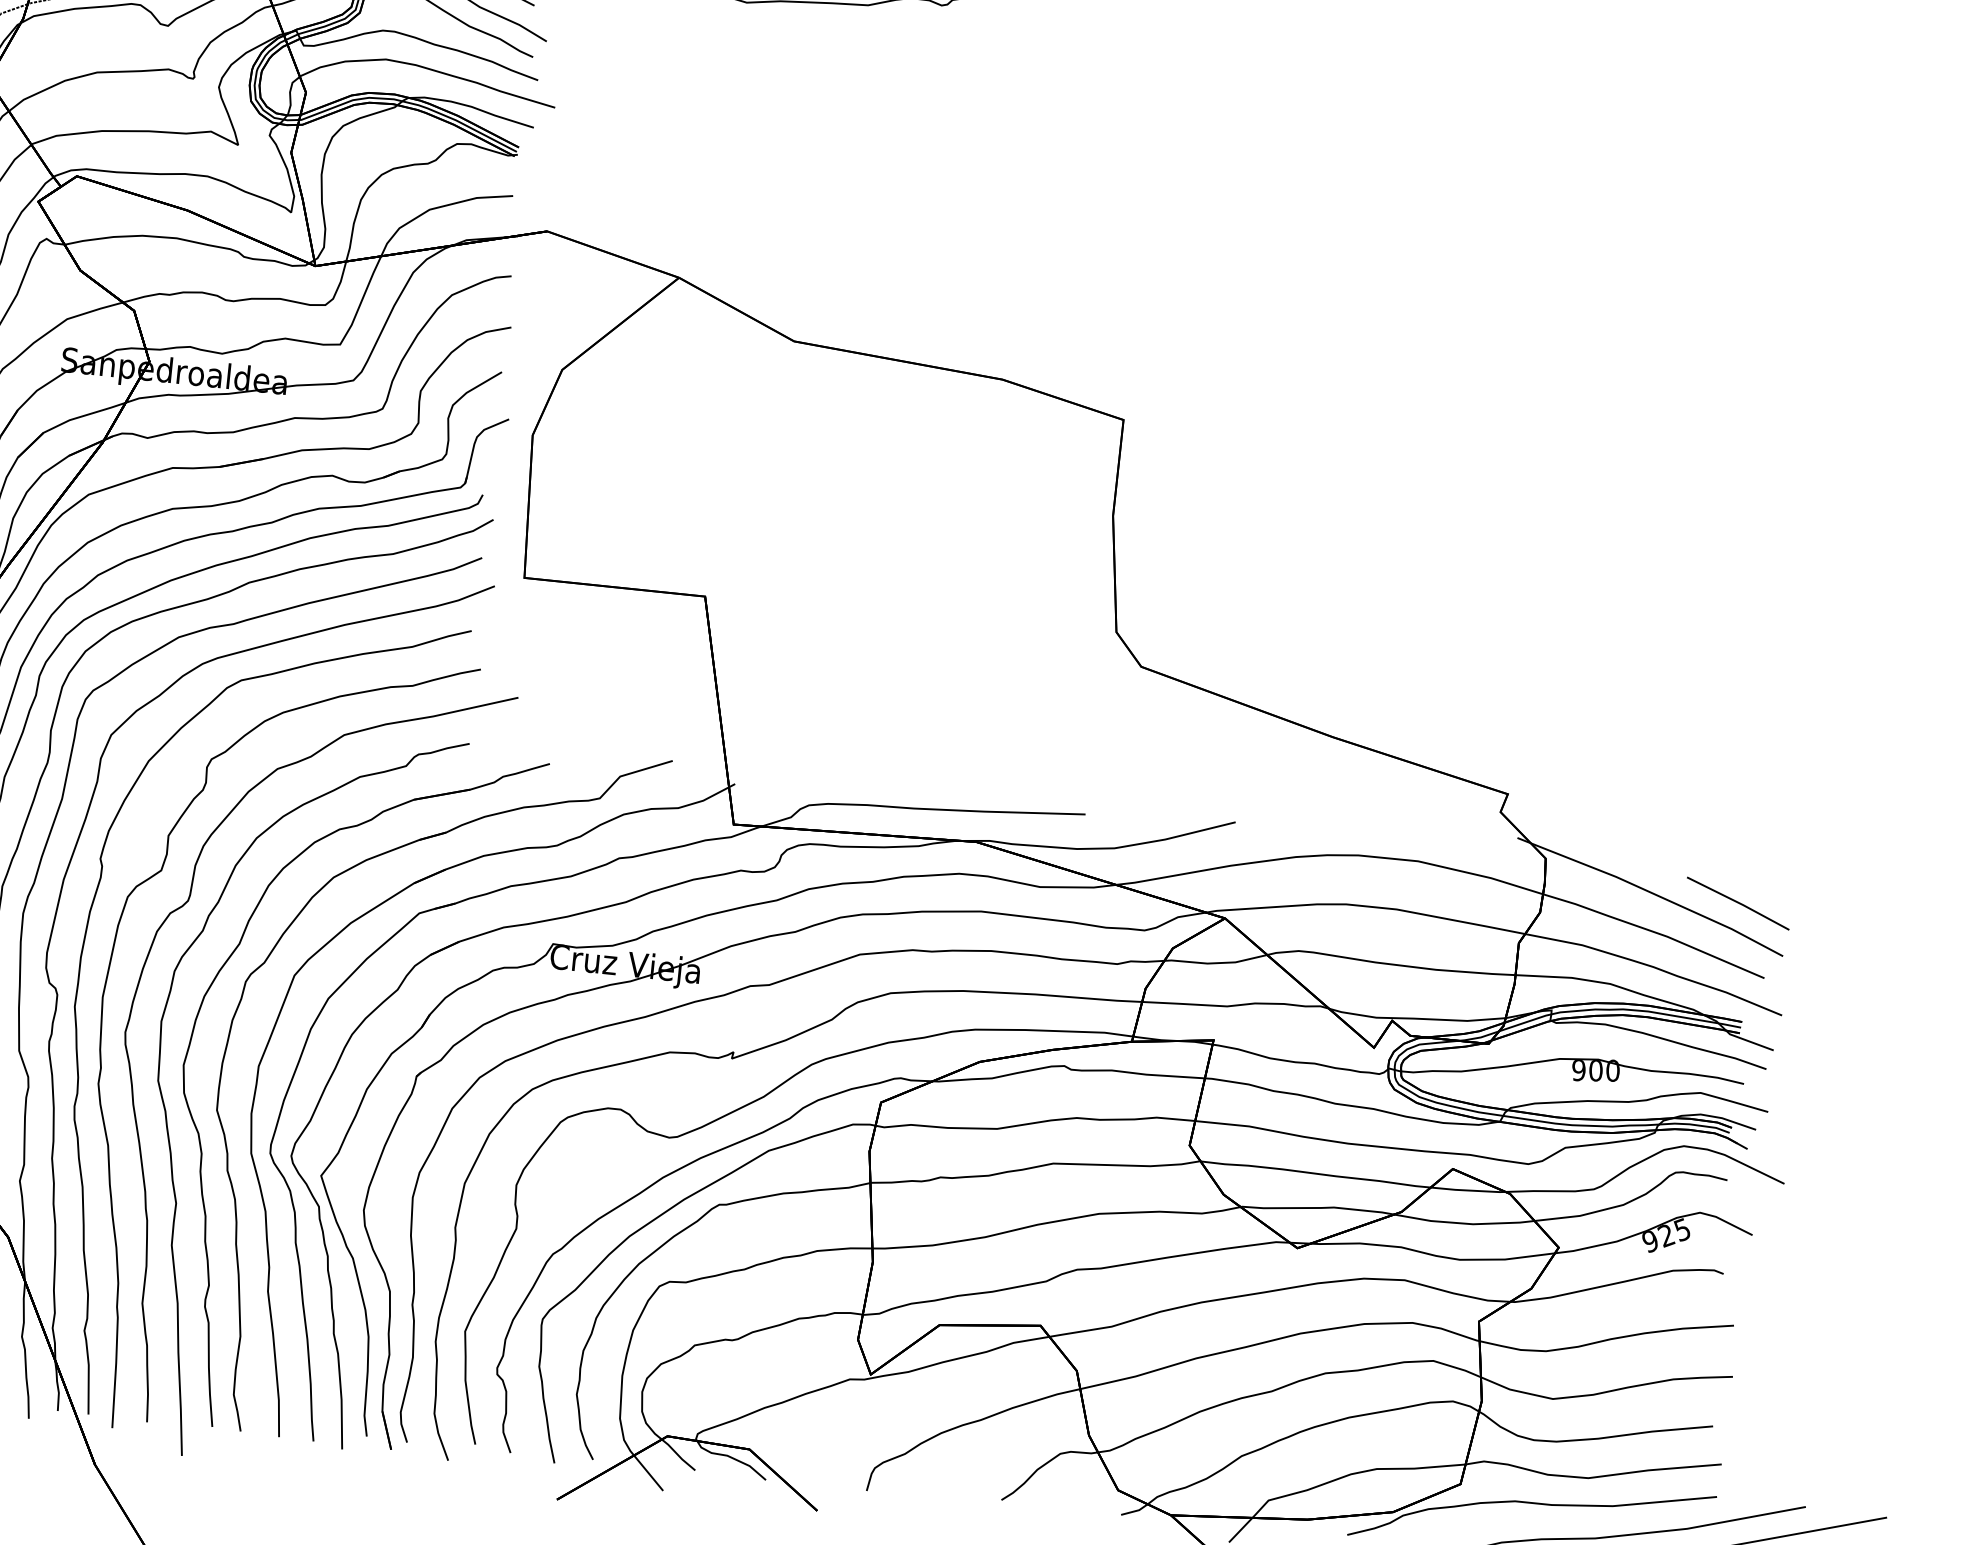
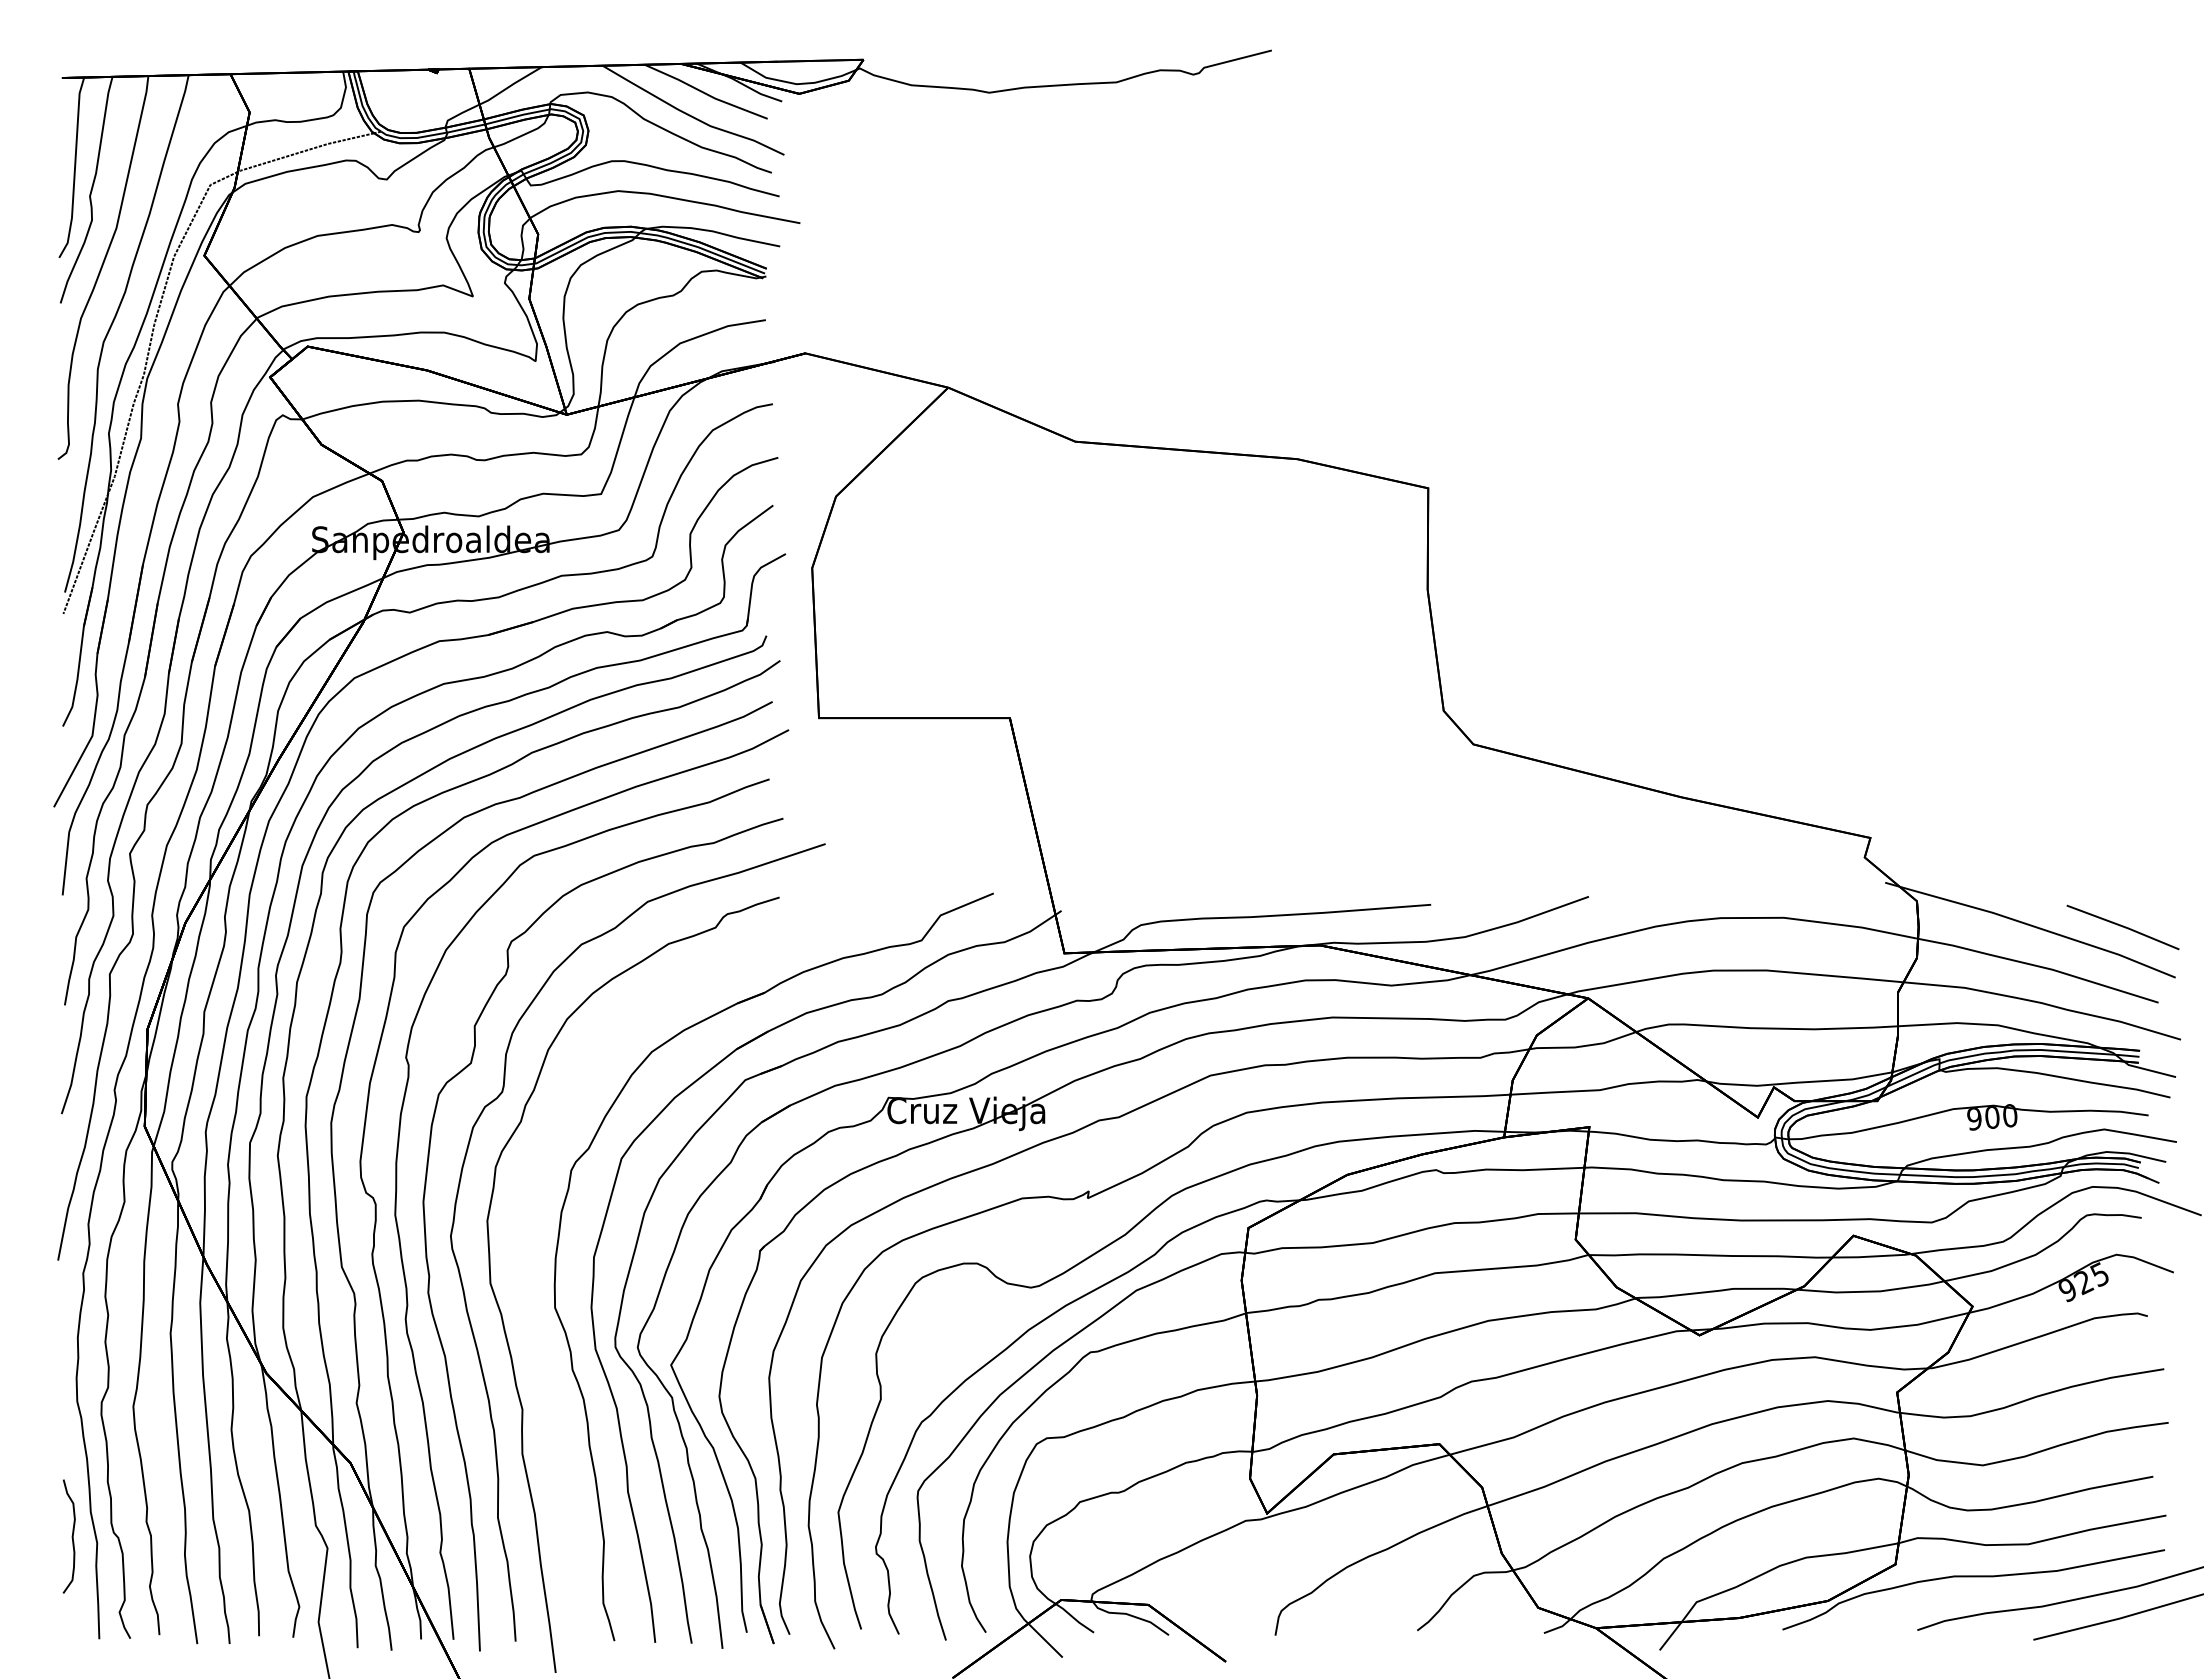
part: (199, 1133) -> (539, 1334), removed

